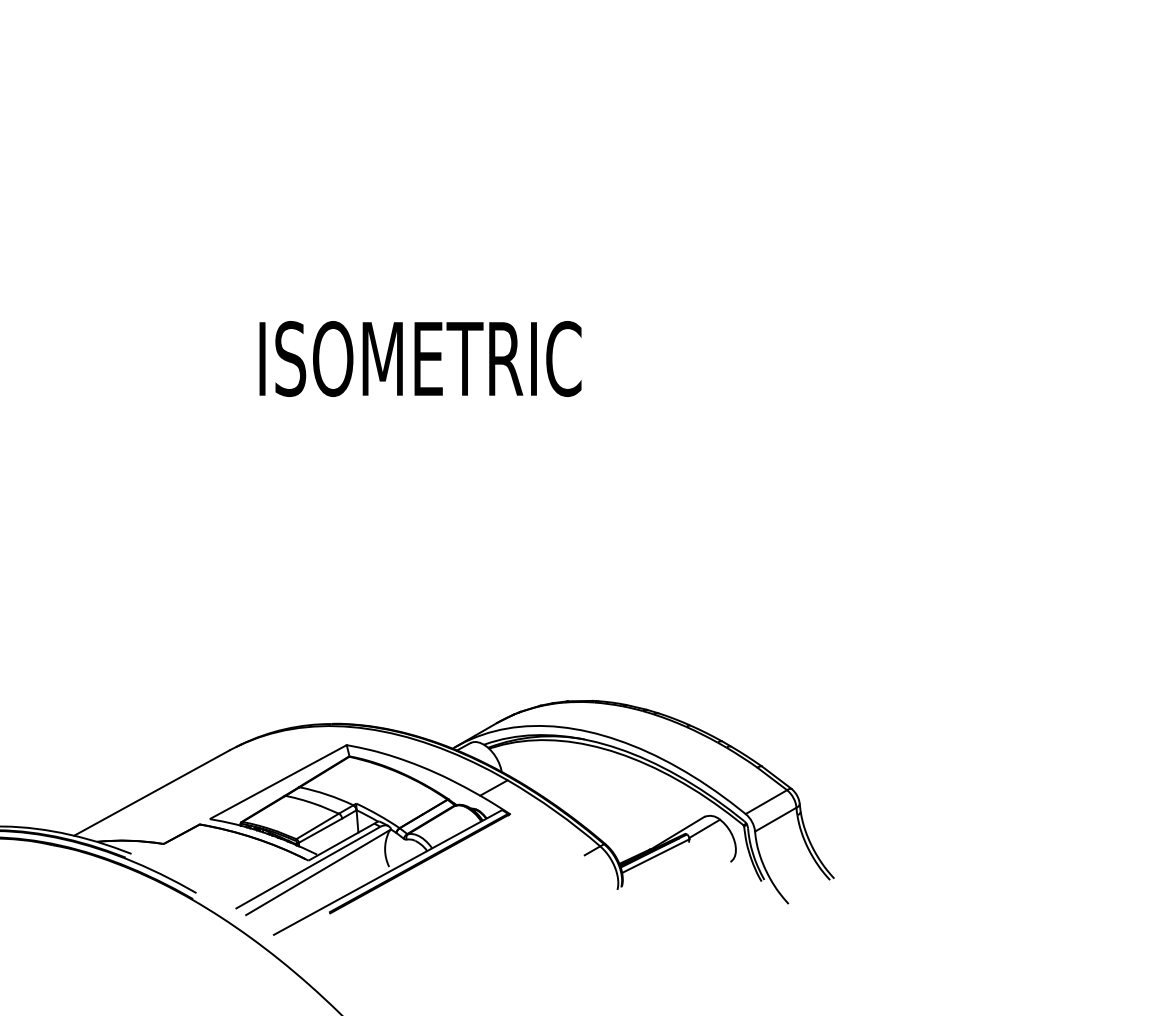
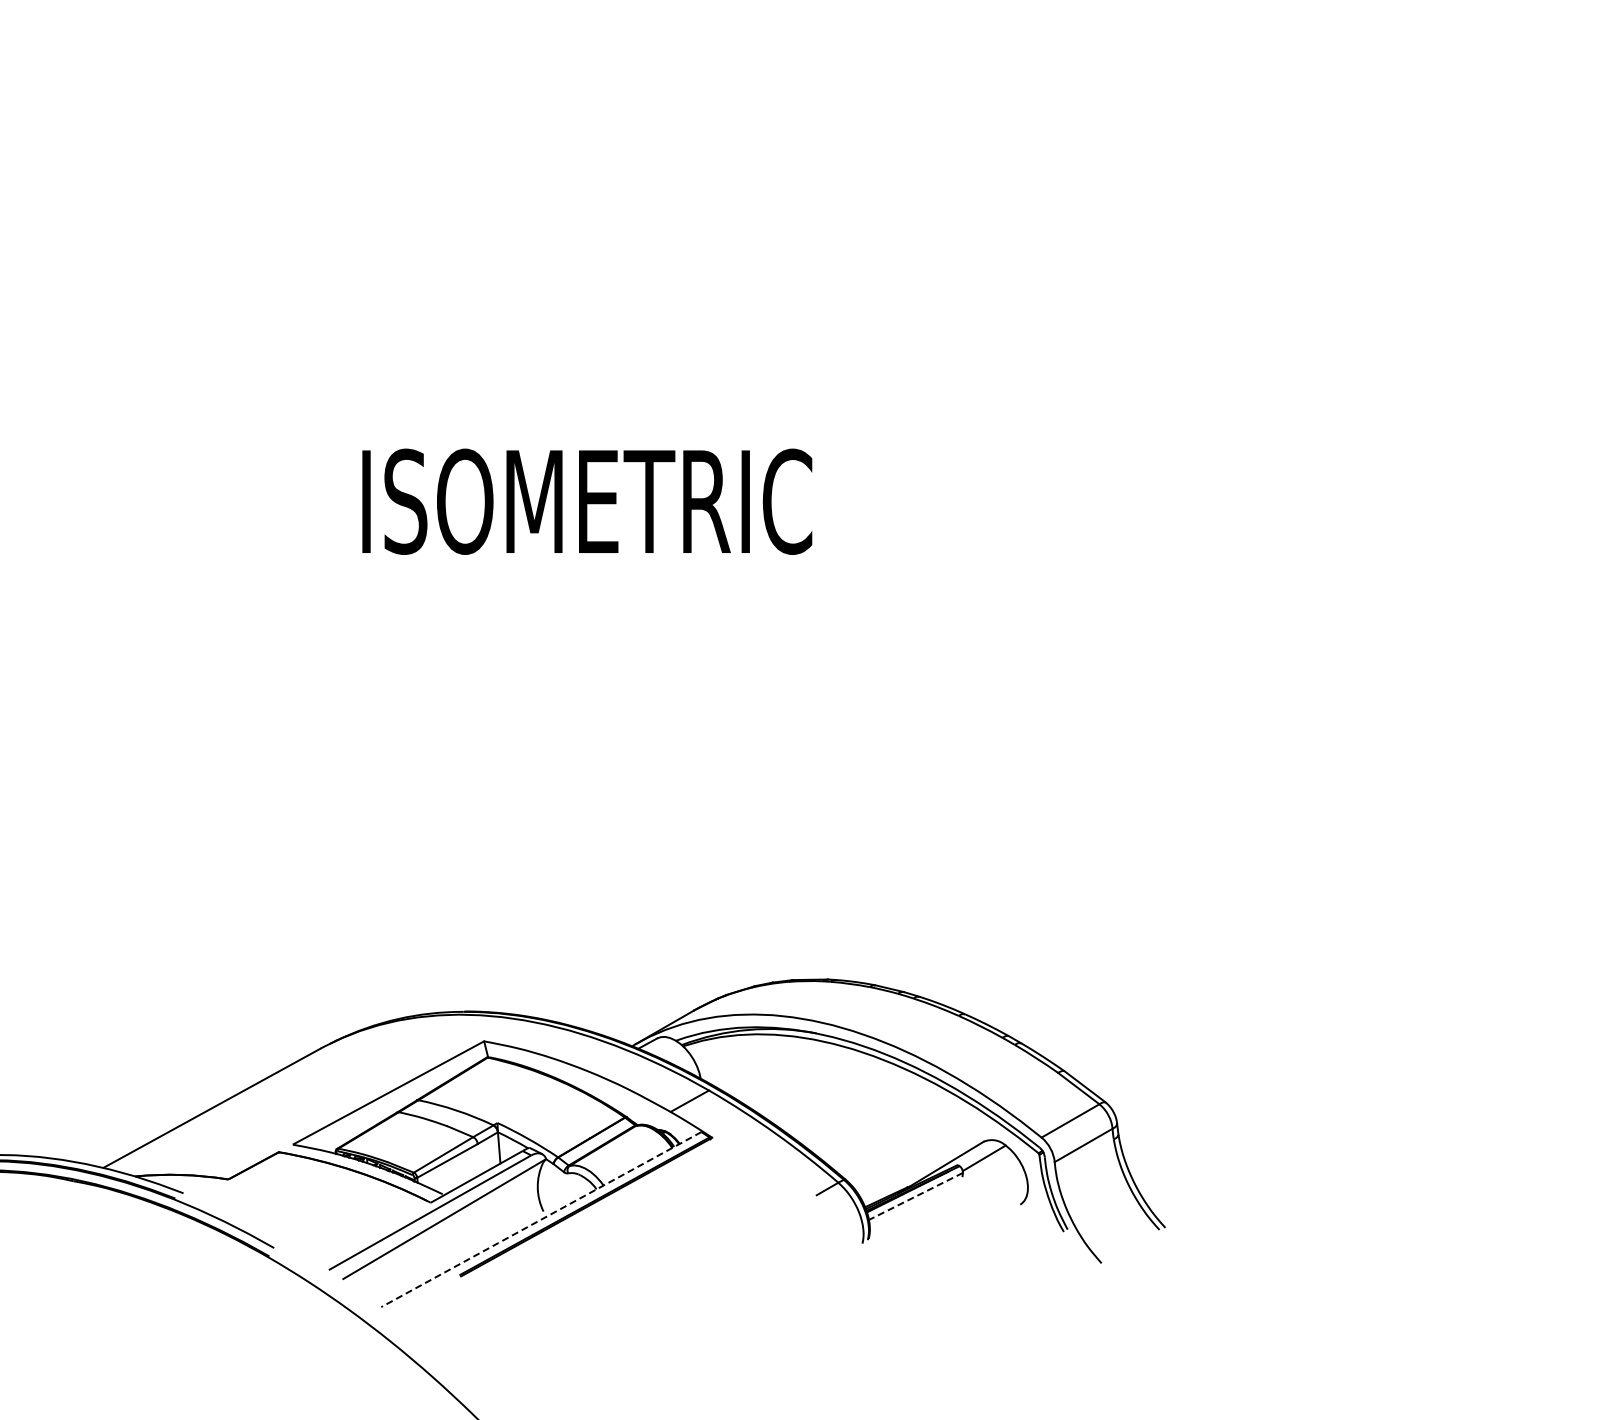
line: (655, 856) -> (915, 1196), solid -> dashed
line: (387, 873) -> (540, 1220), solid -> dashed

